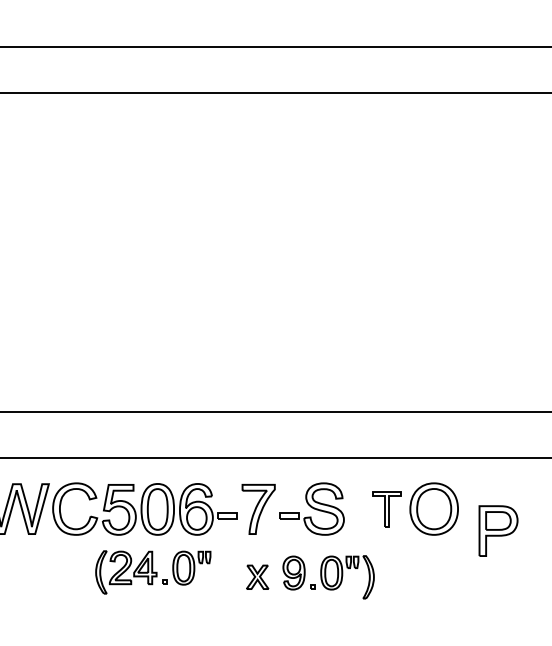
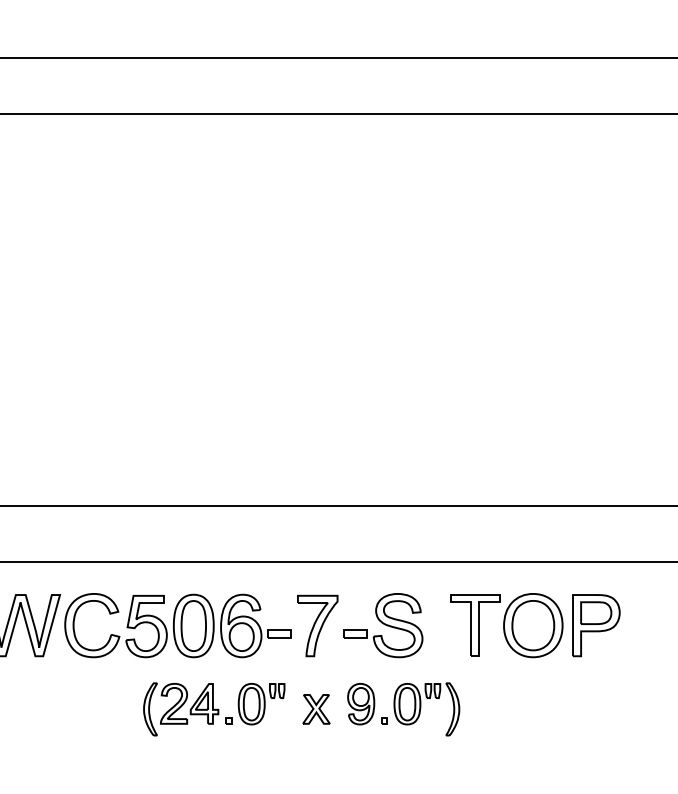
part: (387, 509) -> (475, 625), size x1.43
part: (498, 531) -> (596, 625), moved
part: (153, 572) -> (214, 709), moved

